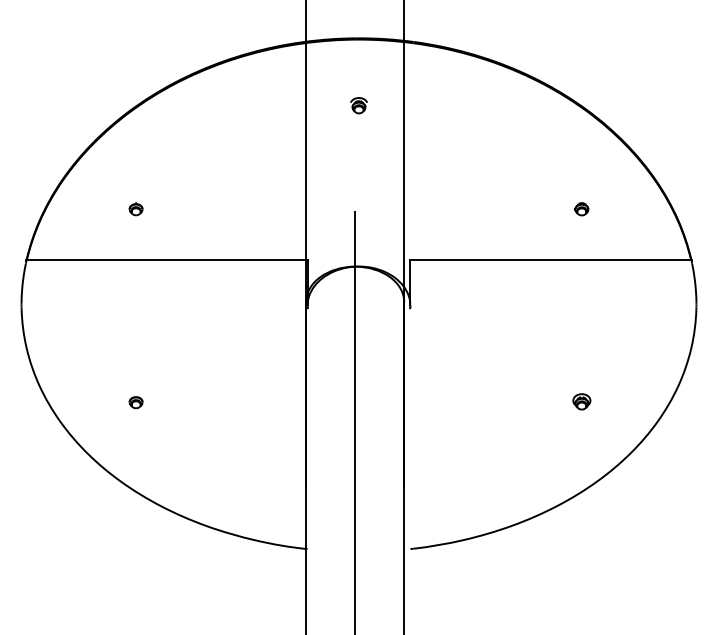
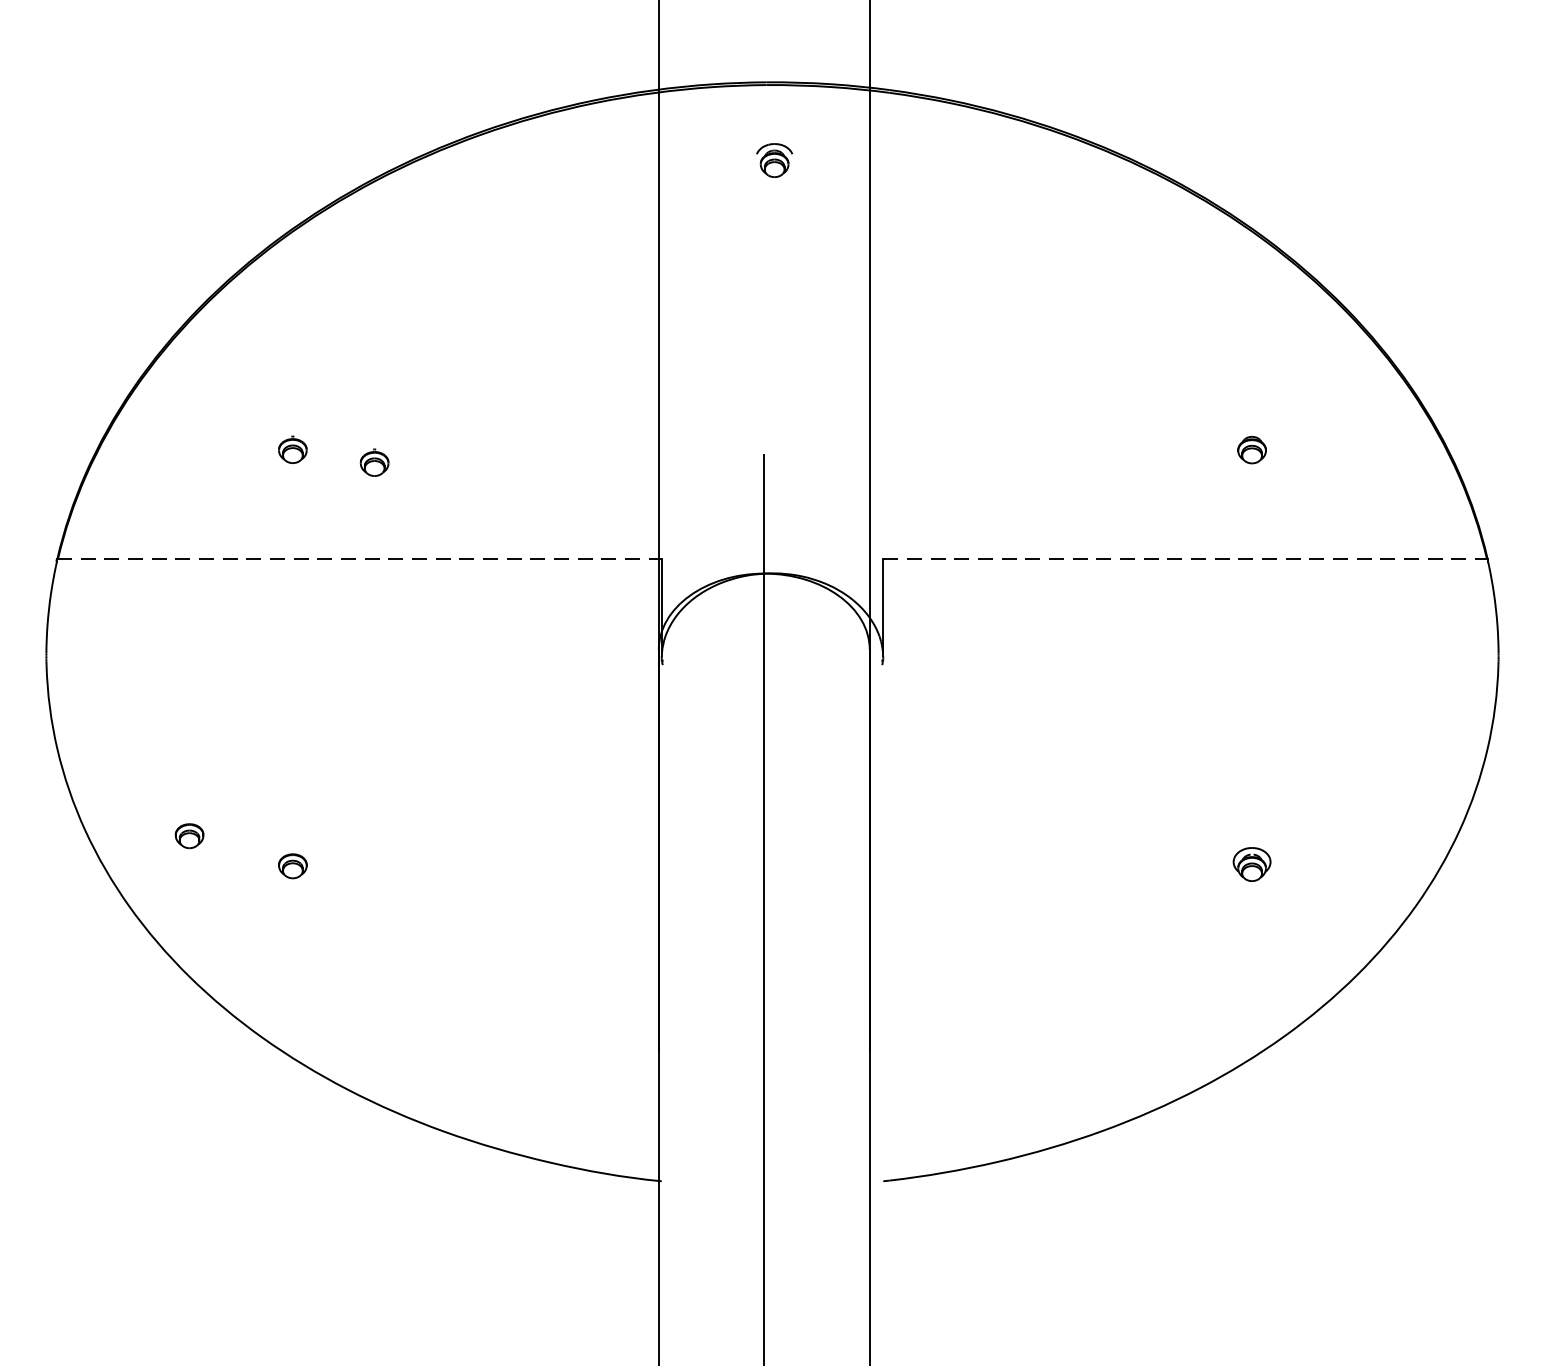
part: (358, 105) -> (773, 160), moved
part: (173, 215) -> (373, 463), added
line: (166, 259) -> (358, 558), solid -> dashed
line: (551, 259) -> (1186, 558), solid -> dashed
part: (87, 388) -> (188, 835), added

